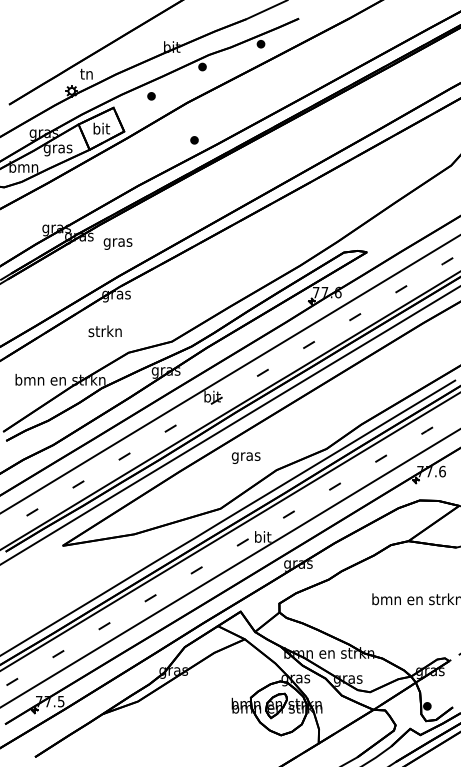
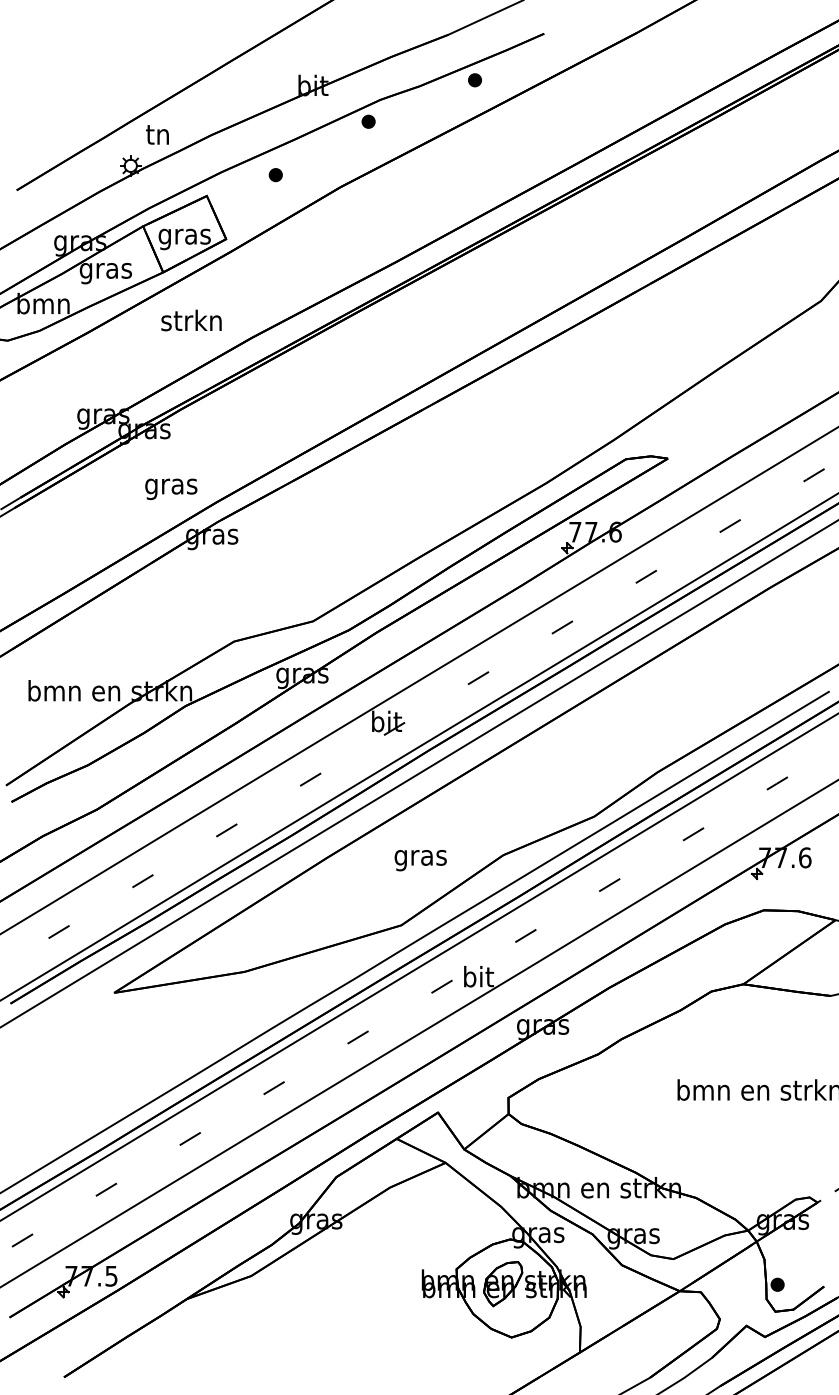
text: (101, 129) -> (184, 235), bit -> gras
part: (194, 140) -> (354, 255), removed
text: (117, 243) -> (170, 488), moved
text: (104, 331) -> (190, 320), moved
text: (245, 457) -> (419, 859), moved

